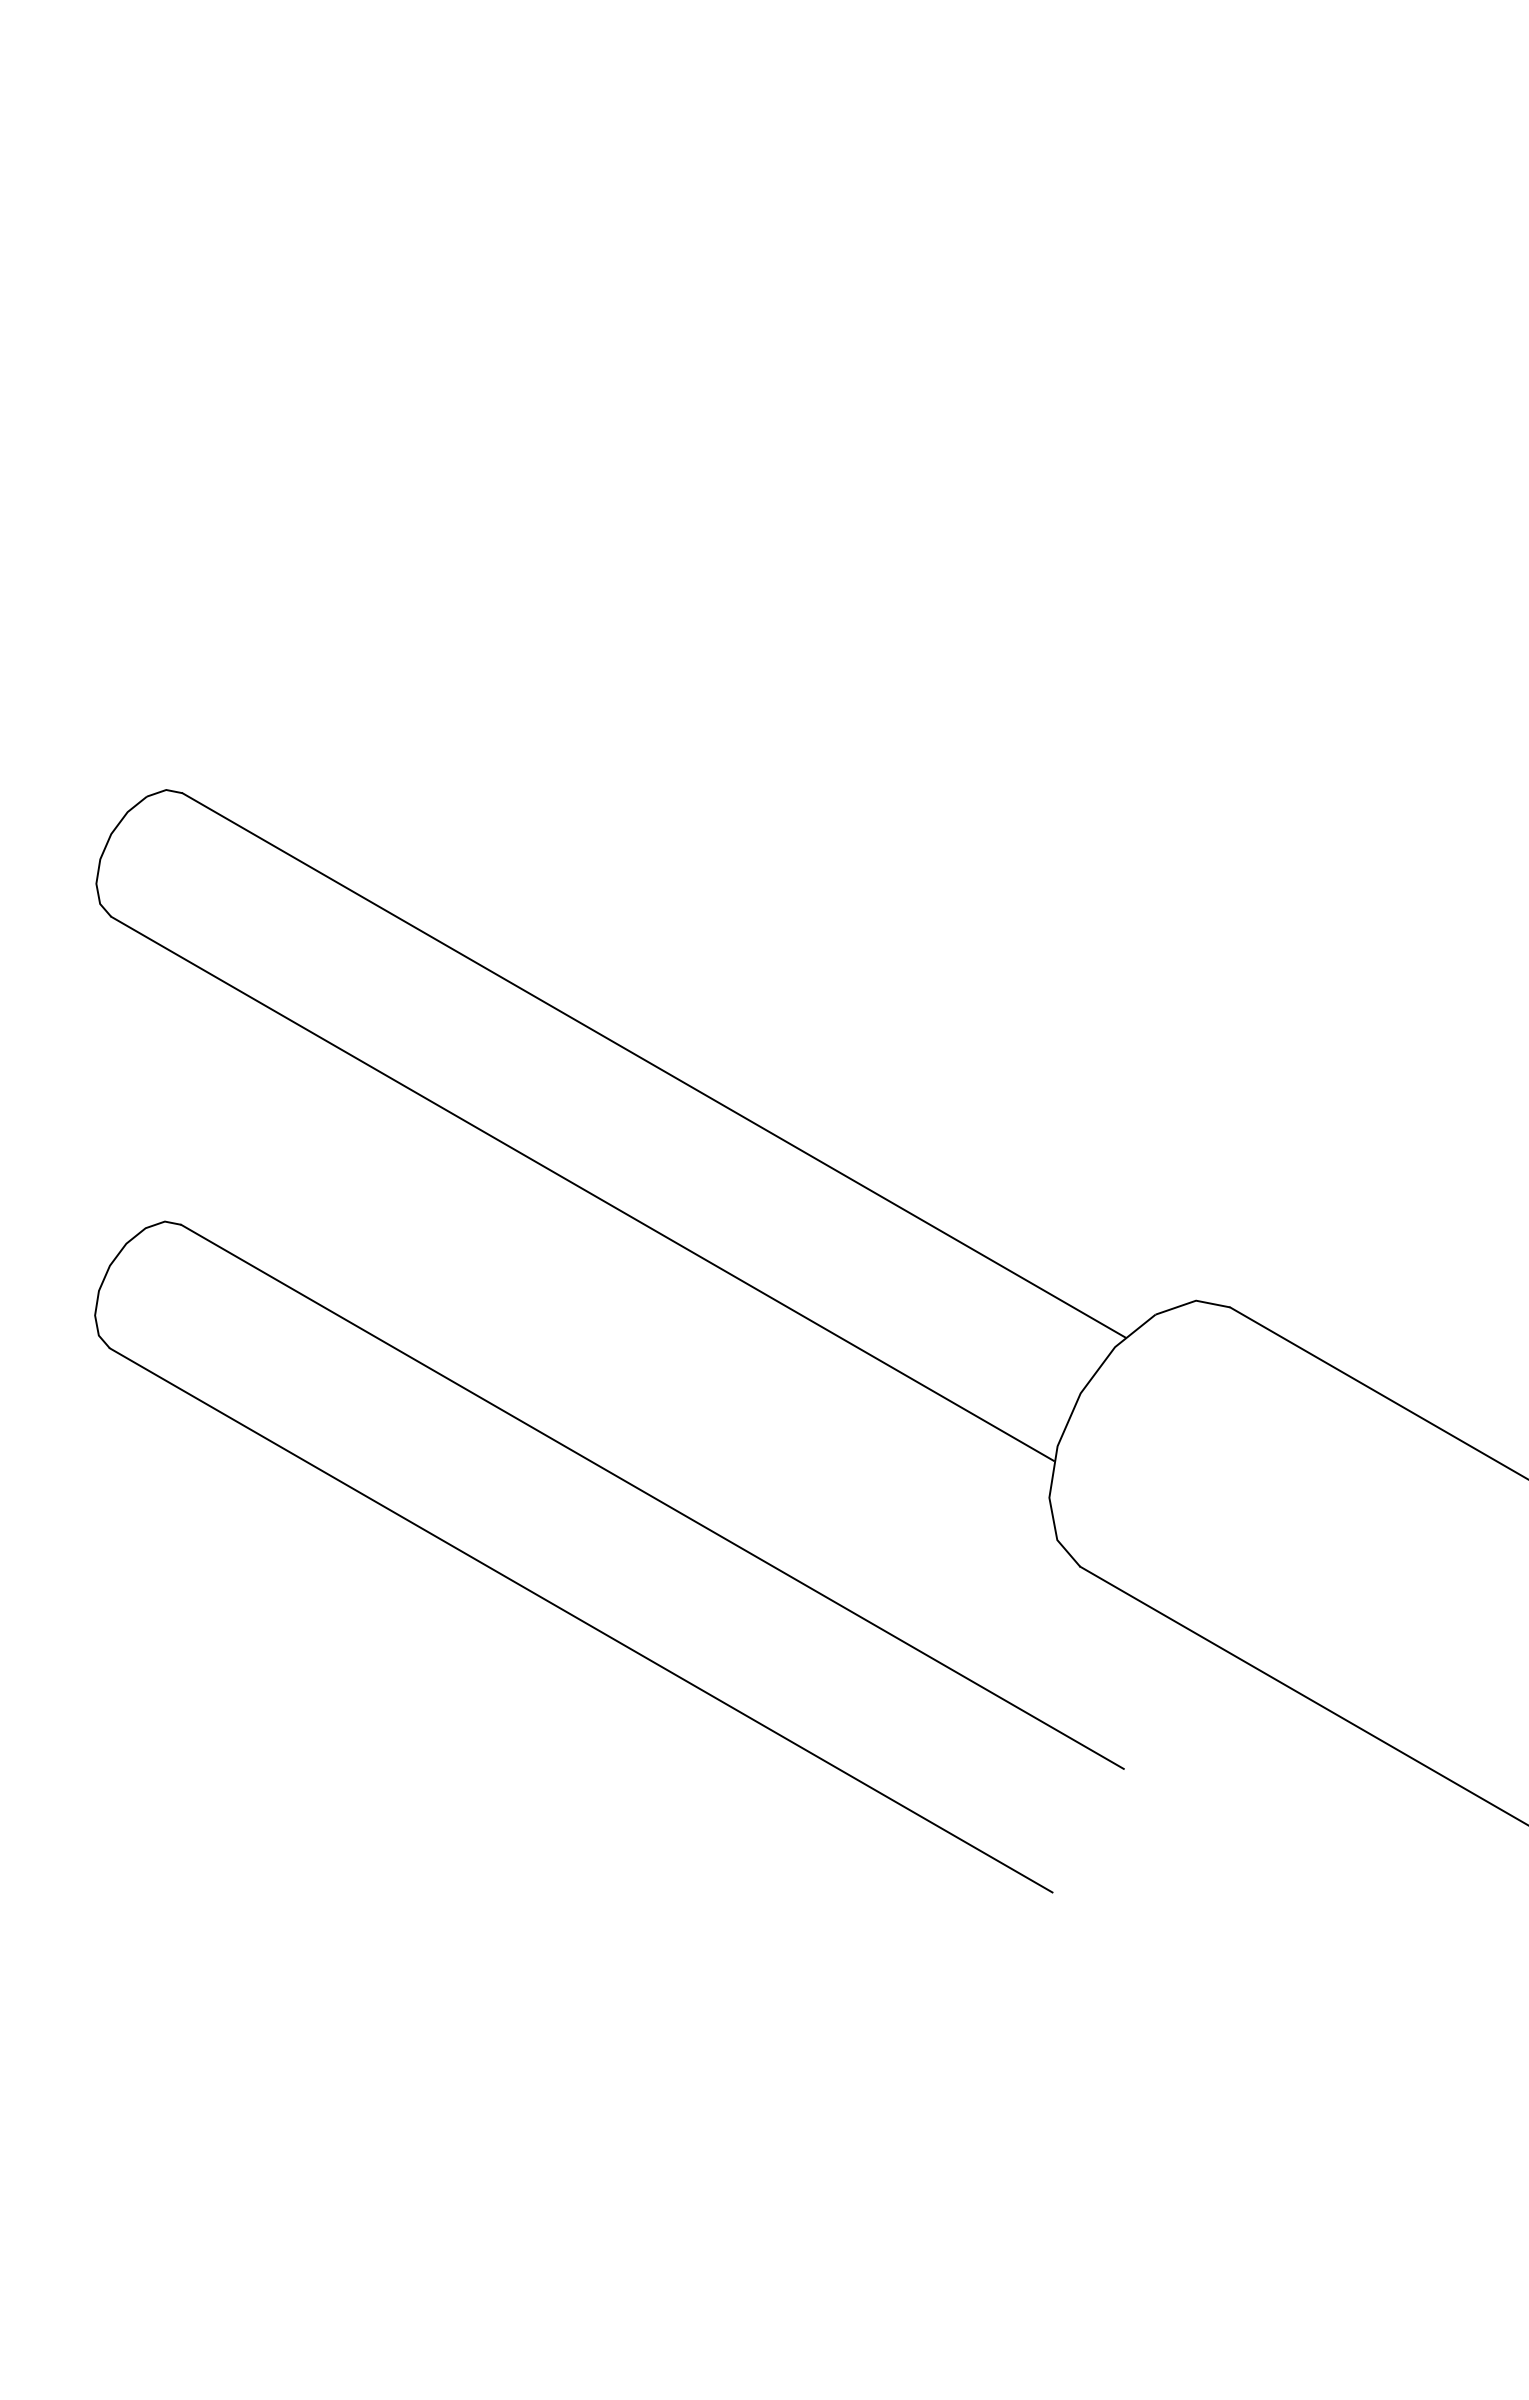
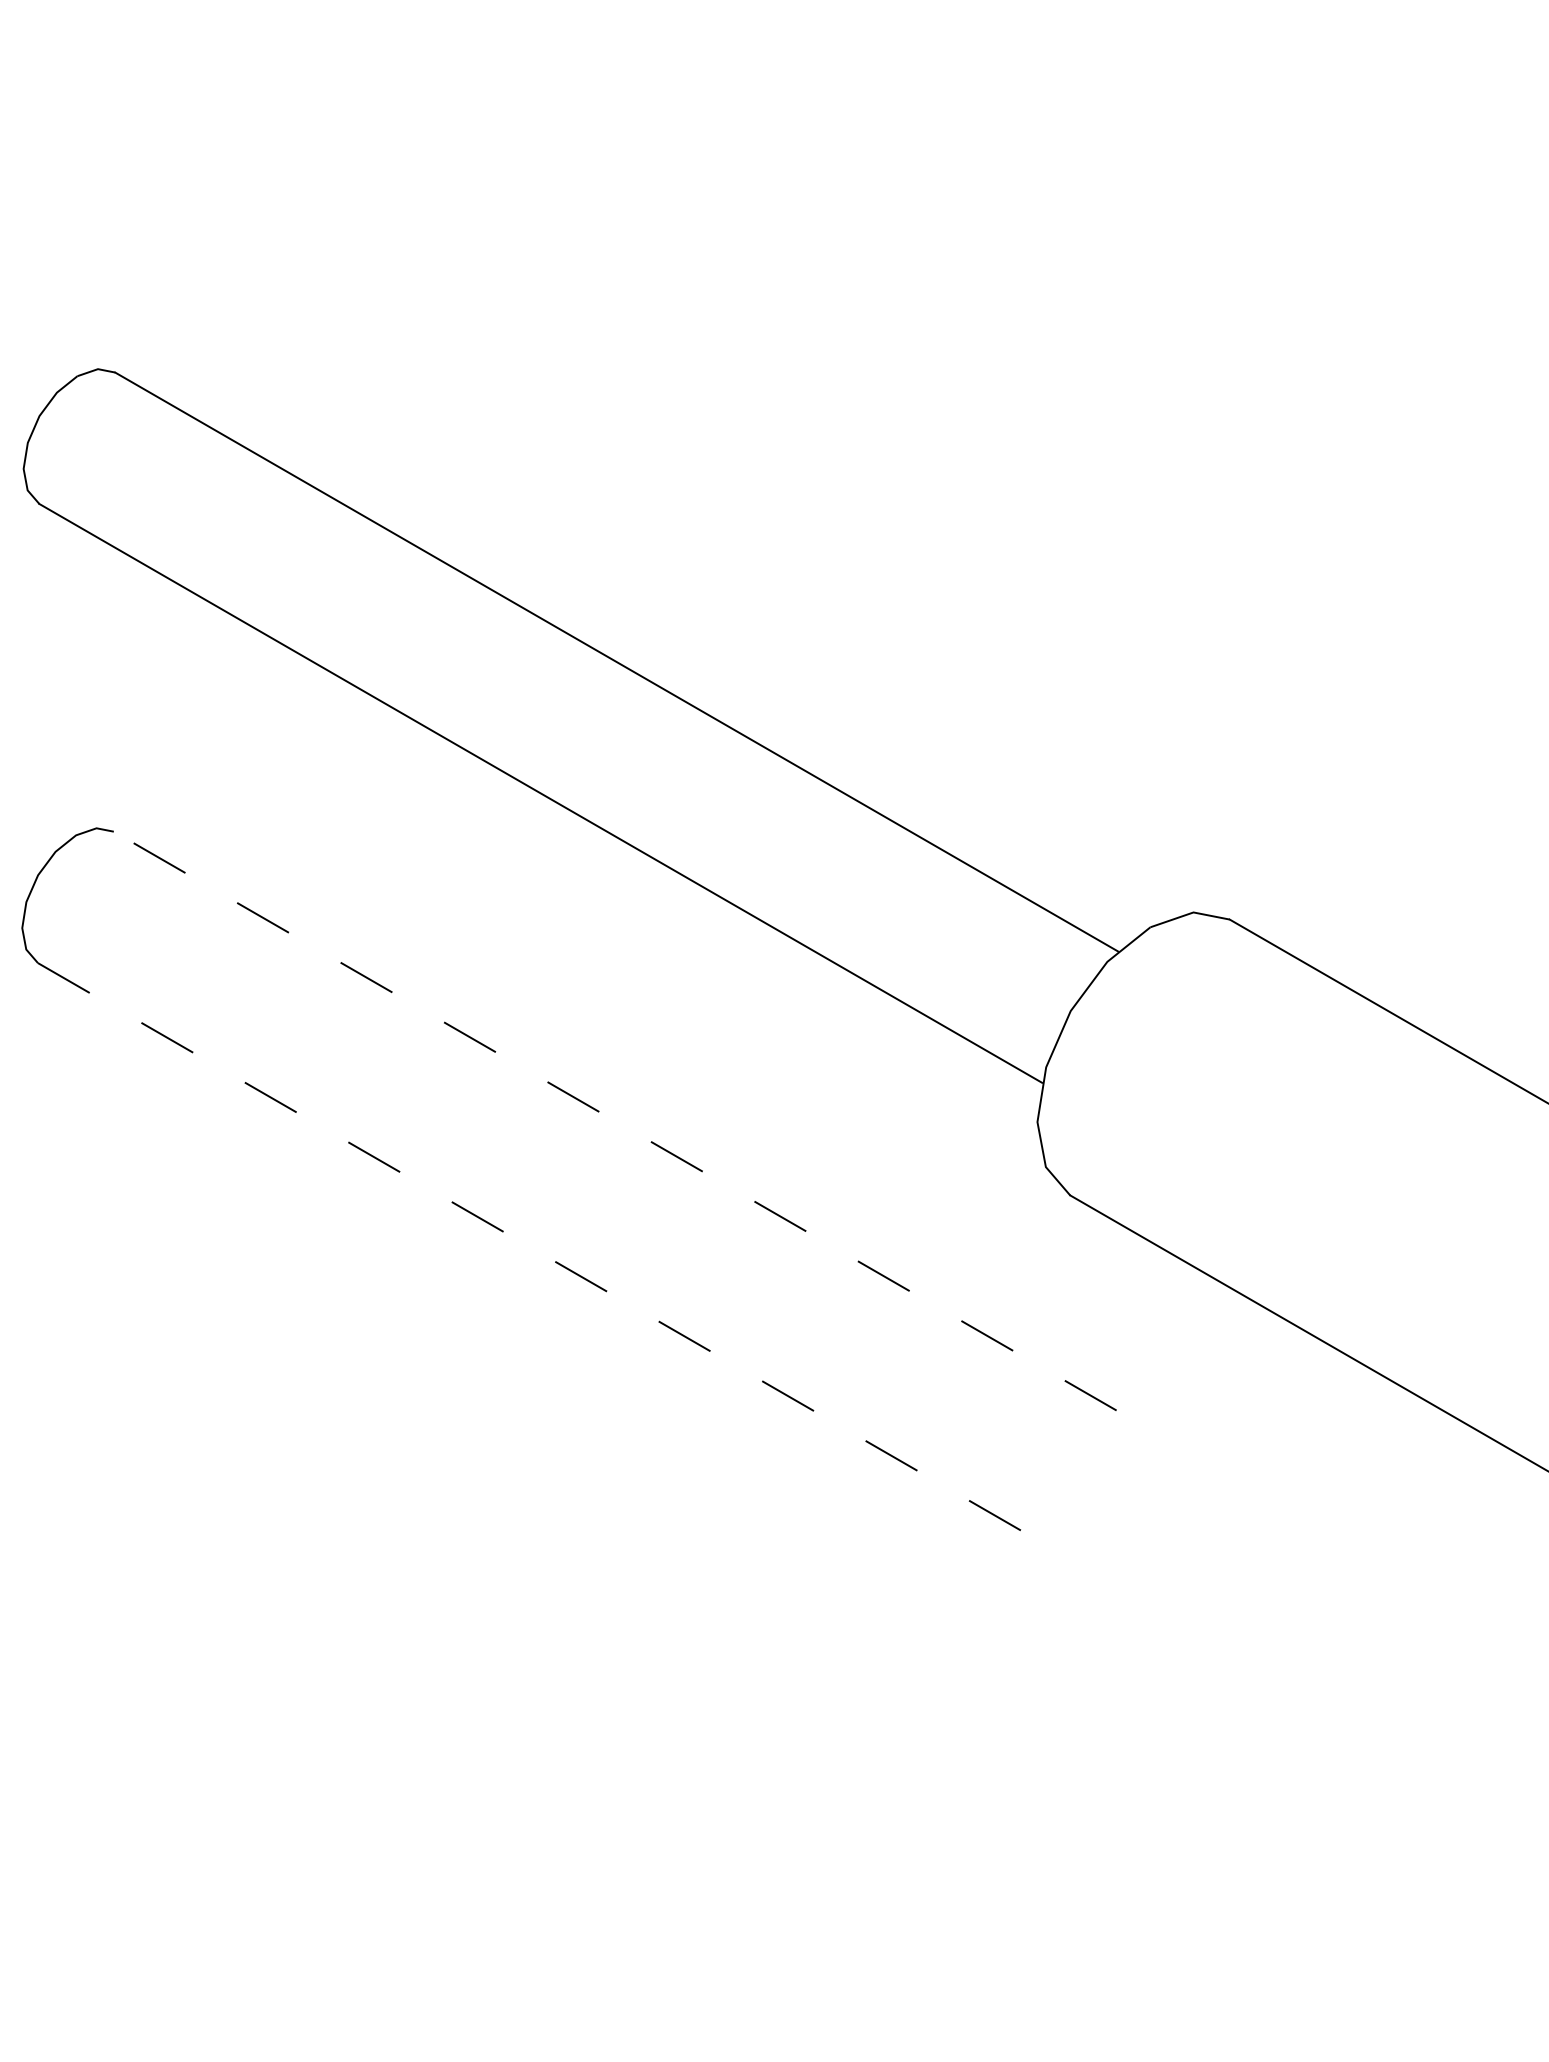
line: (652, 1496) -> (615, 1120), solid -> dashed
line: (581, 1620) -> (539, 1252), solid -> dashed

